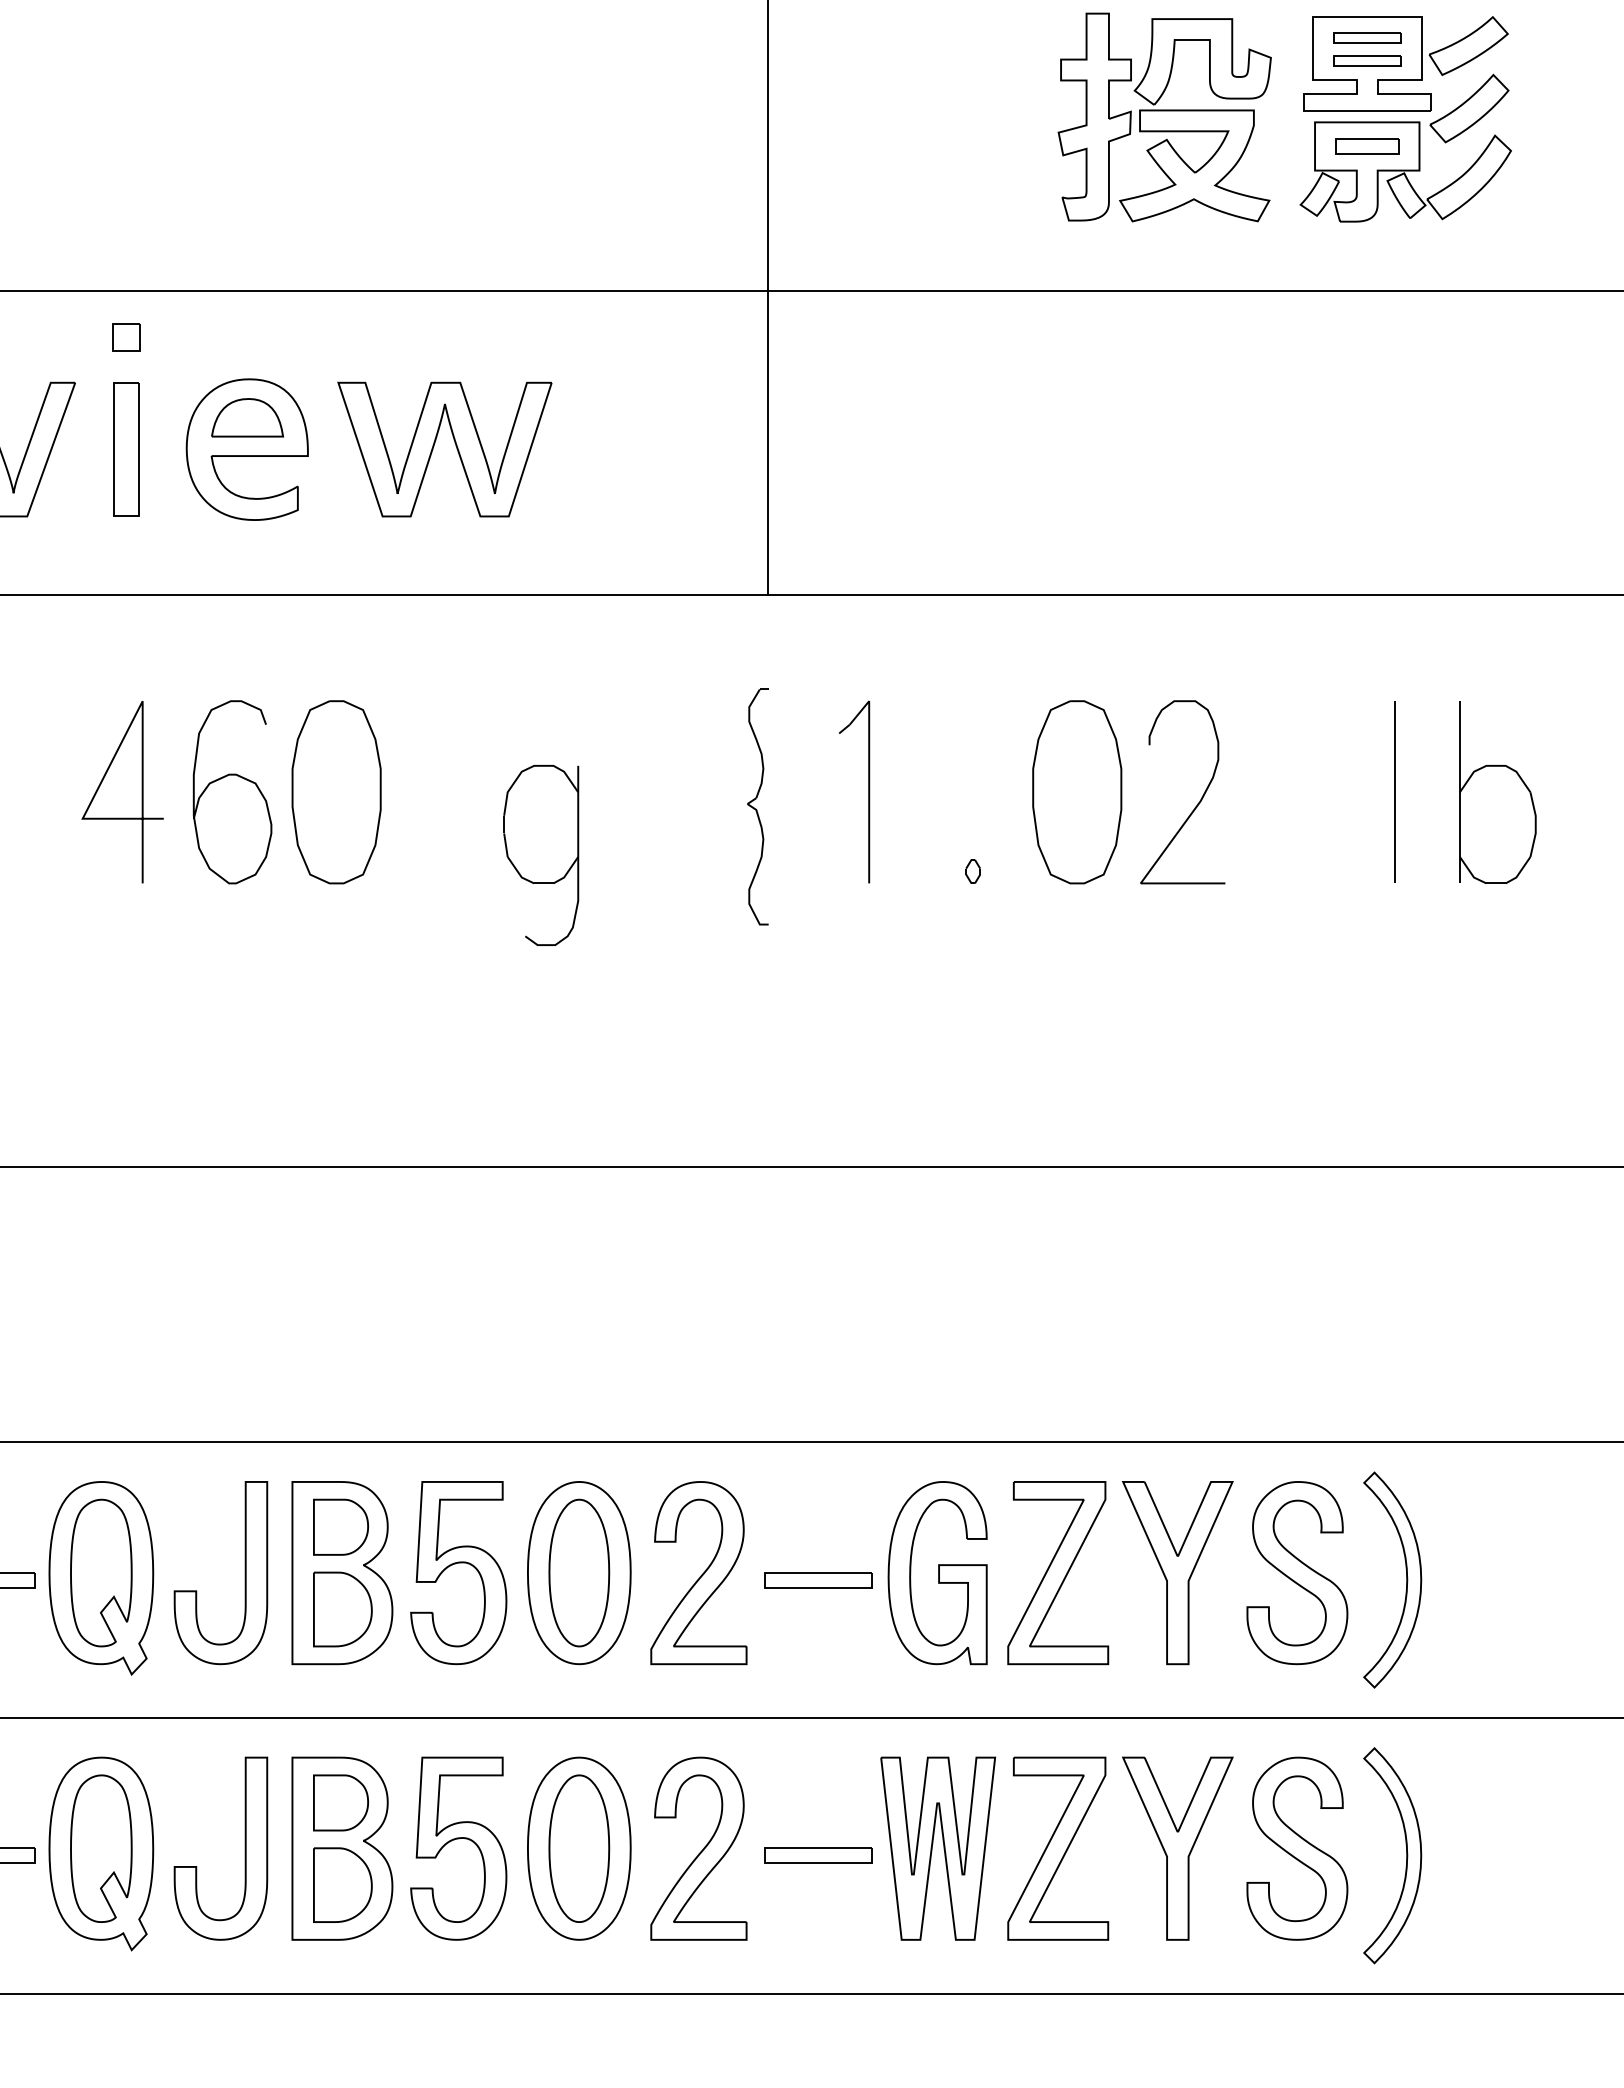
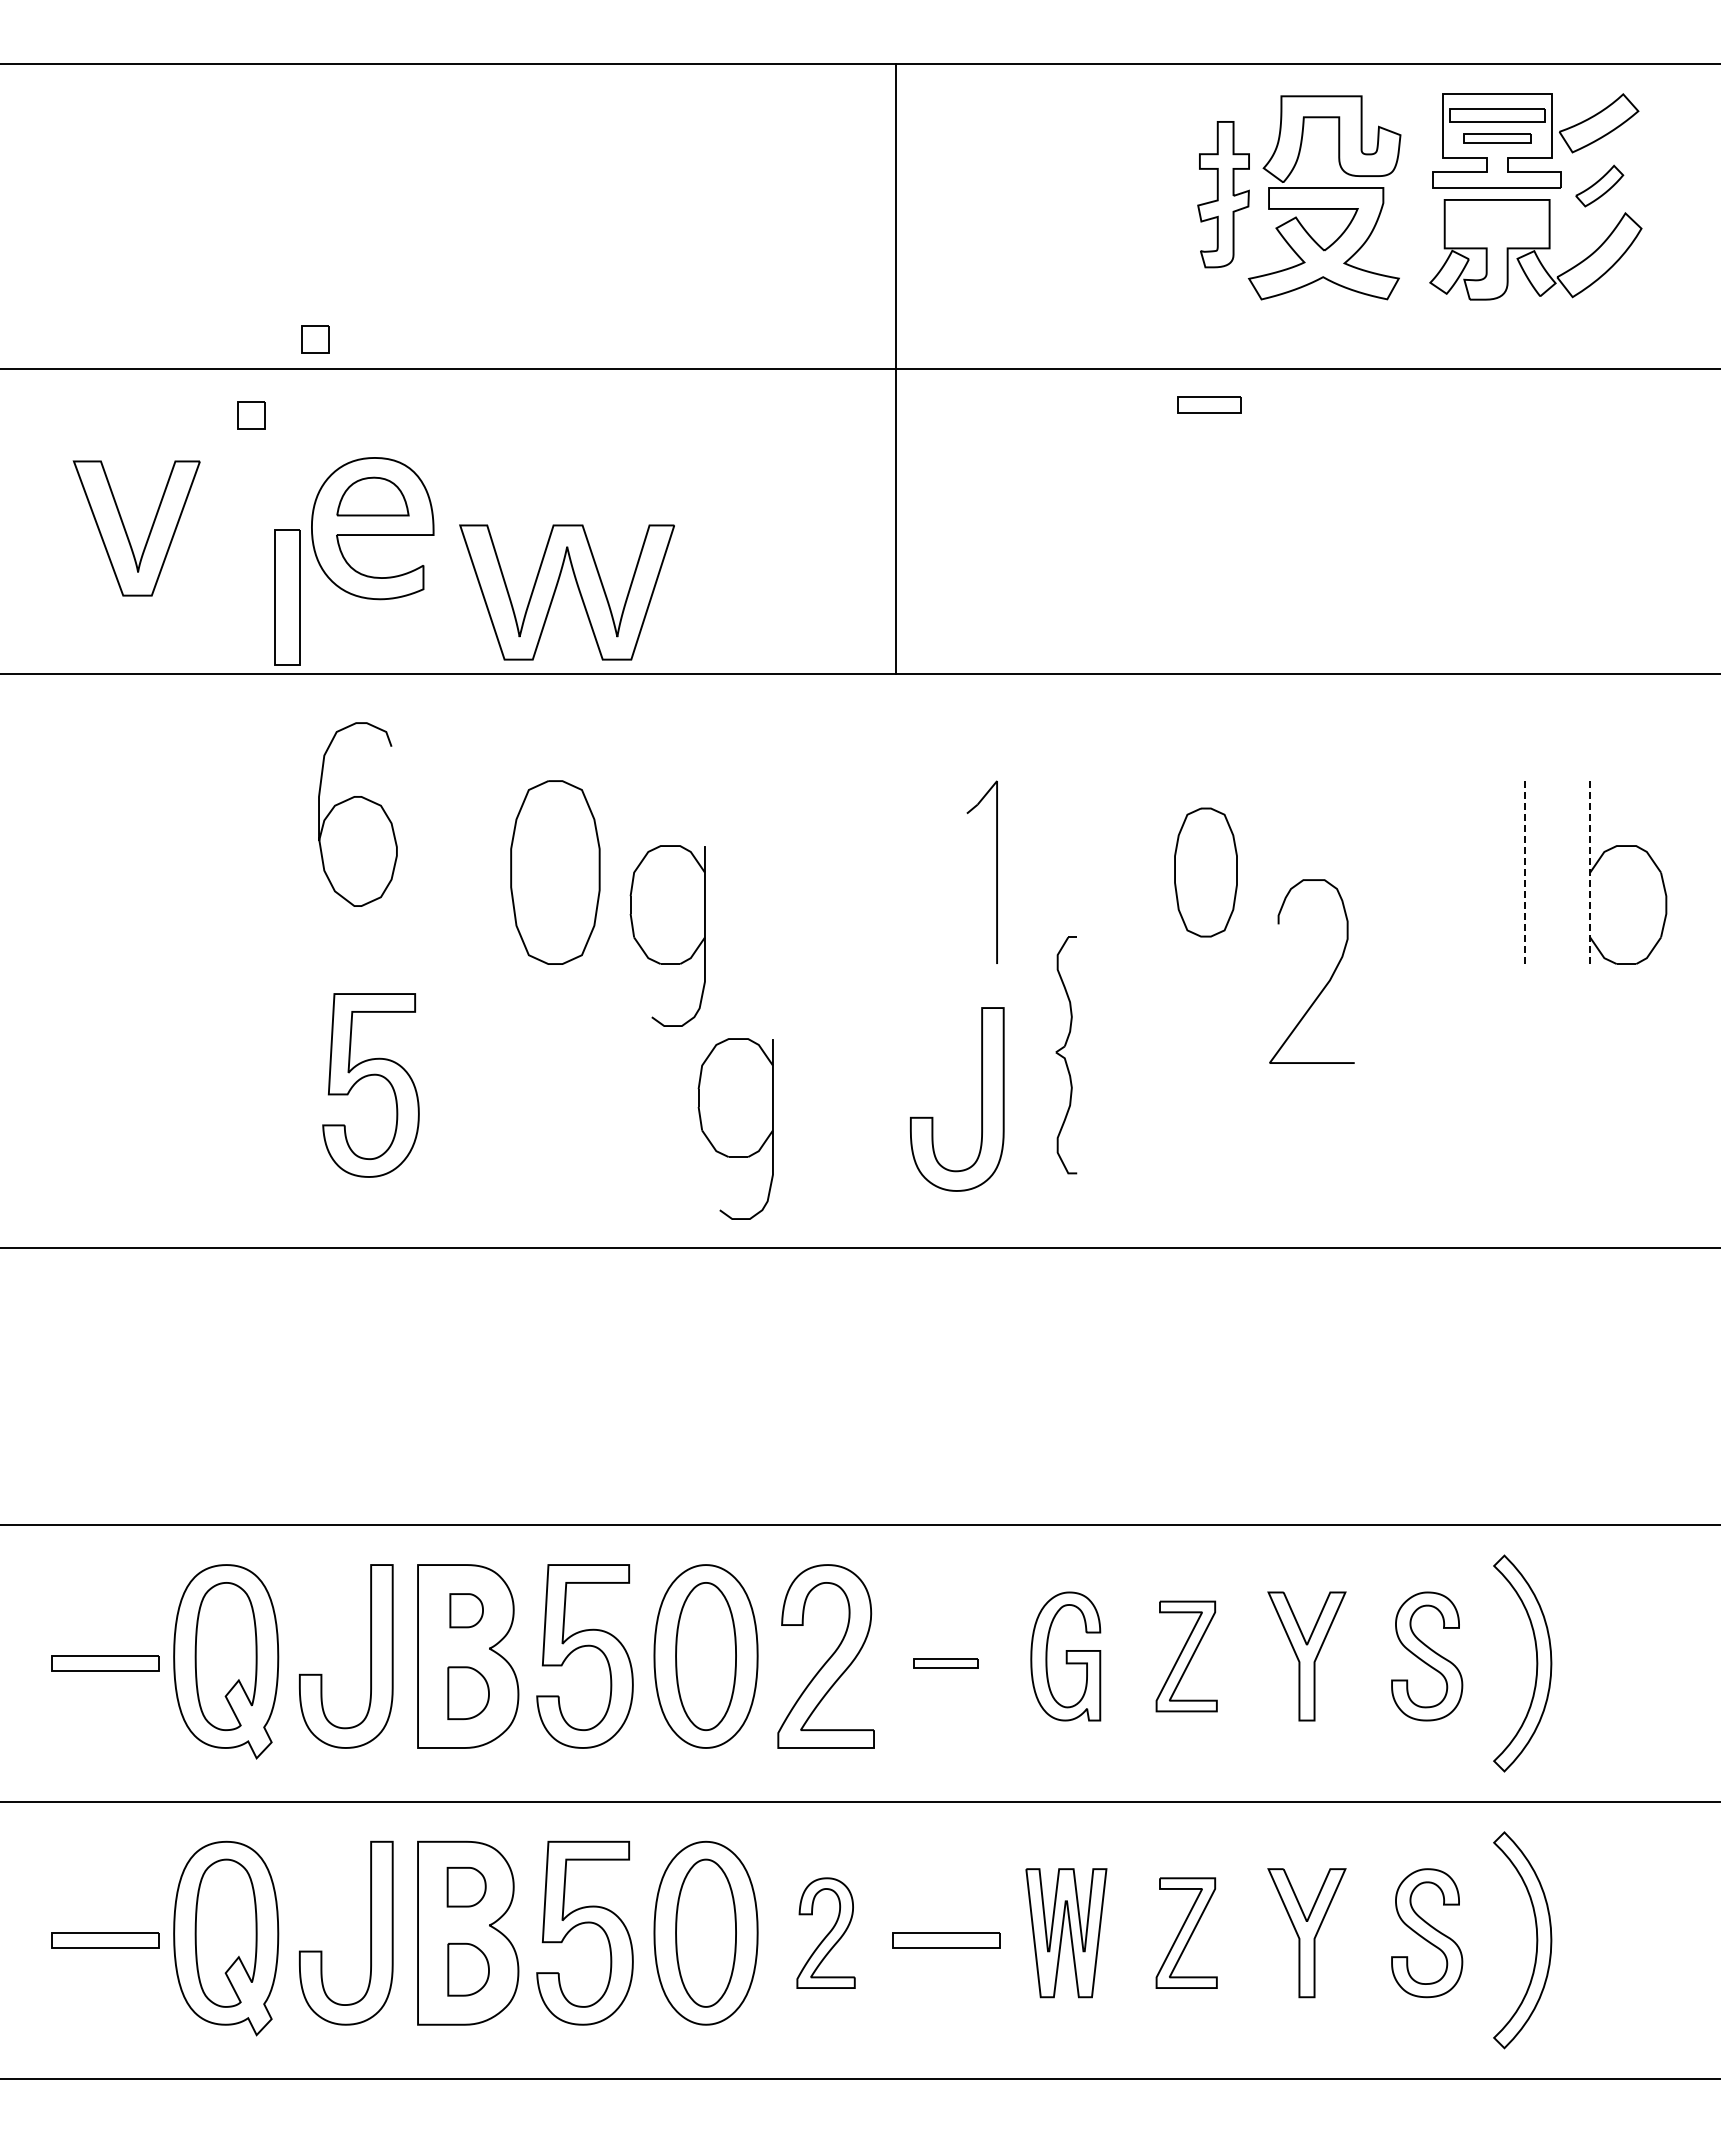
part: (1367, 37) -> (1497, 114), size x1.4
part: (1469, 107) -> (1599, 185), size x0.6
part: (1094, 116) -> (1223, 194), size x0.7
part: (1367, 145) -> (1209, 404), moved
part: (190, 261) -> (315, 339), added
part: (434, 447) -> (556, 590), moved
part: (126, 449) -> (287, 597), moved
curve: (224, 778) -> (349, 800), moved
line: (141, 791) -> (266, 871), removed
part: (336, 792) -> (555, 872), moved
part: (1076, 792) -> (1205, 872), size x0.7
line: (1394, 793) -> (1524, 873), solid -> dashed
line: (1460, 793) -> (1590, 873), solid -> dashed
curve: (1196, 805) -> (1325, 984), moved
part: (758, 807) -> (1066, 1055), moved
part: (973, 870) -> (1101, 951), removed
part: (244, 995) -> (369, 1076), added
part: (853, 1018) -> (981, 1099), added
part: (608, 1047) -> (735, 1128), added
part: (340, 1527) -> (466, 1610), size x0.6
part: (937, 1573) -> (1065, 1656), size x0.7
part: (1057, 1573) -> (1186, 1656), size x0.6
part: (1177, 1573) -> (1306, 1656), size x0.7
part: (1297, 1573) -> (1427, 1656), size x0.7
part: (818, 1580) -> (946, 1663), size x0.6
part: (342, 1609) -> (468, 1693), size x0.7
part: (340, 1802) -> (466, 1886), size x0.7
part: (698, 1847) -> (825, 1932), size x0.6
part: (938, 1847) -> (1066, 1932), size x0.7
part: (1057, 1847) -> (1186, 1932), size x0.6
part: (1177, 1847) -> (1306, 1932), size x0.7
part: (1297, 1847) -> (1427, 1932), size x0.7
part: (342, 1884) -> (468, 1969), size x0.7

